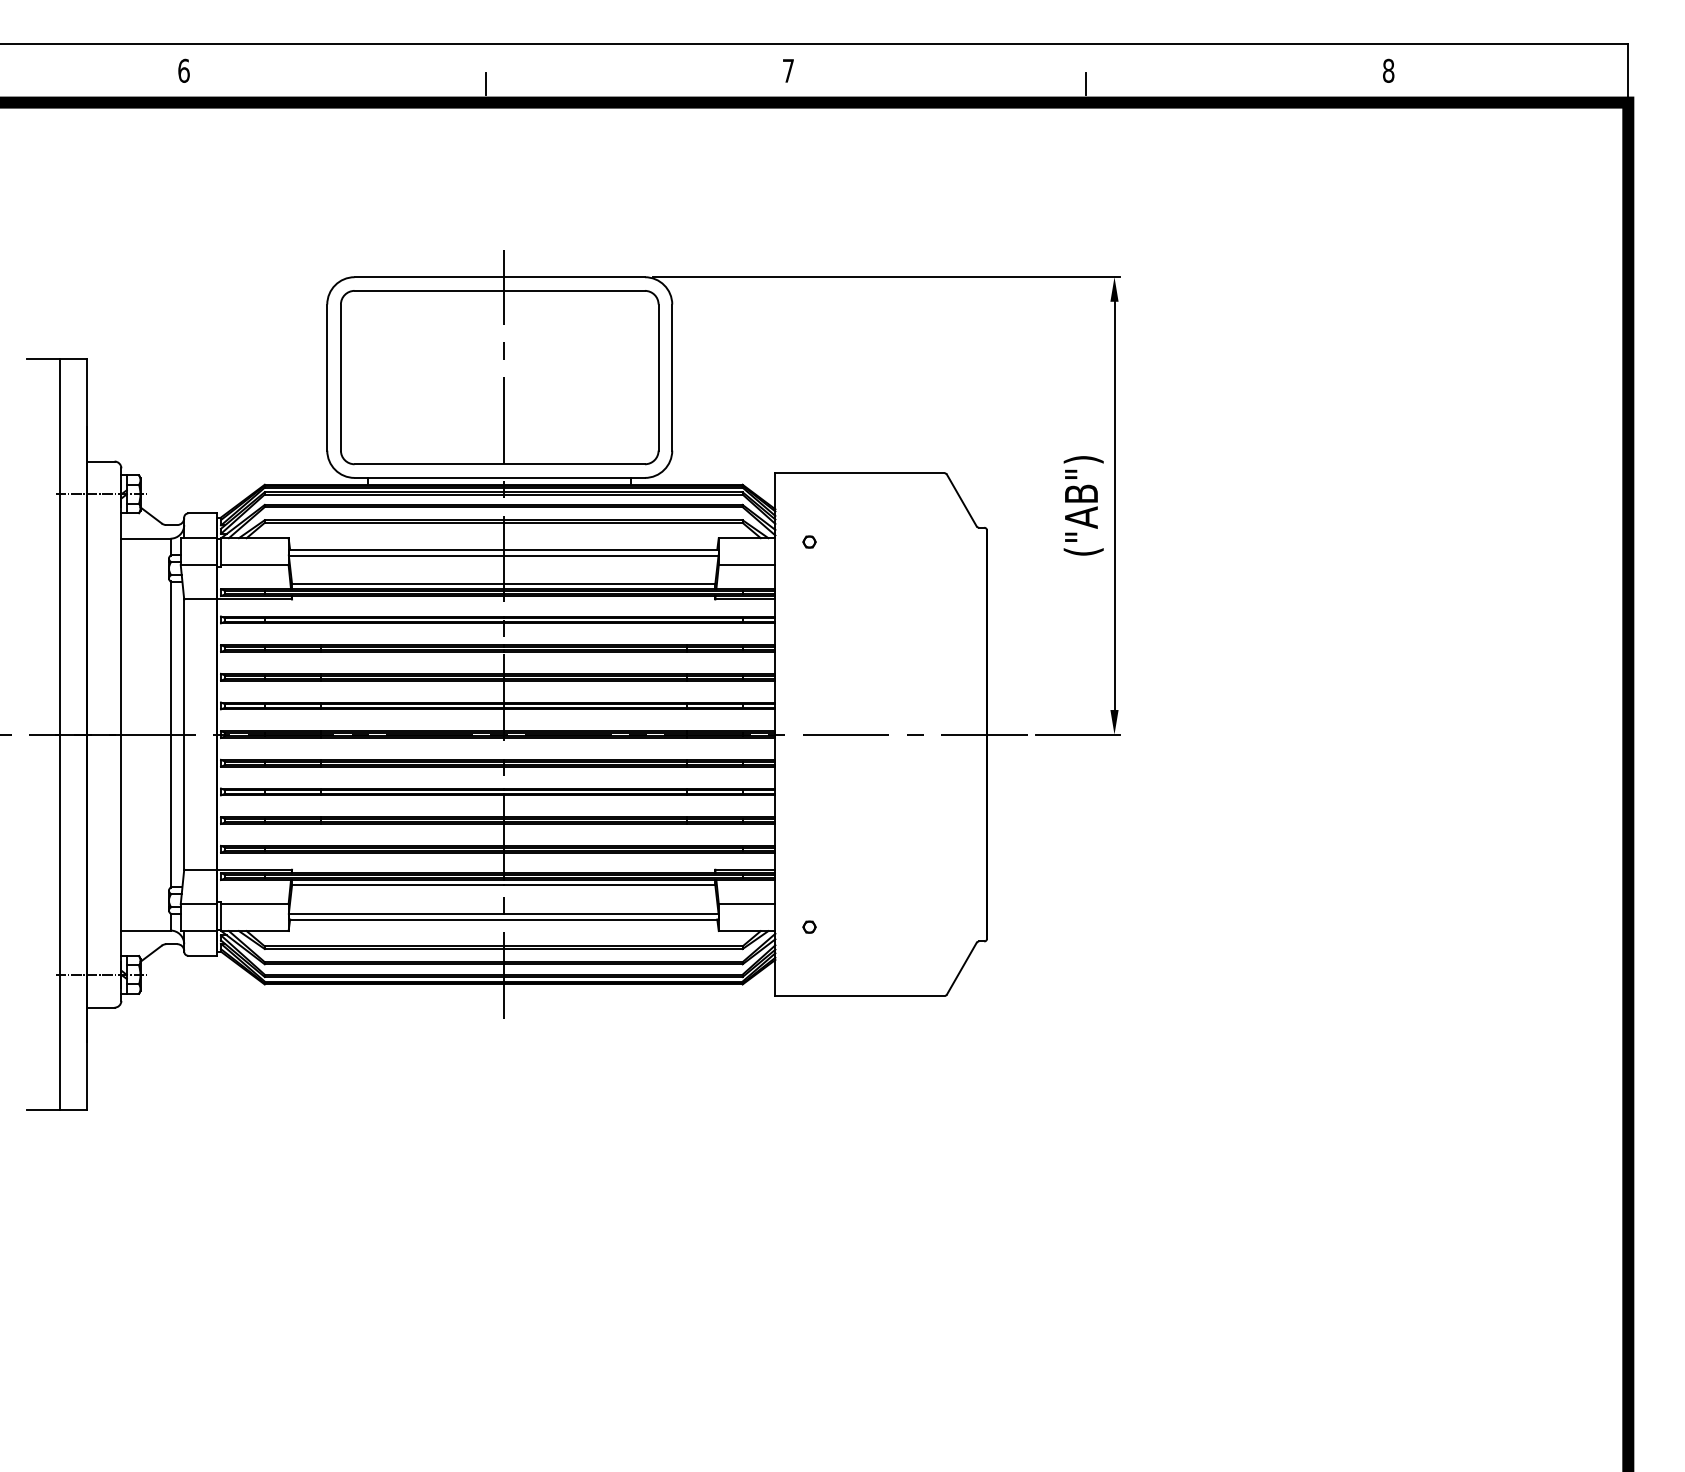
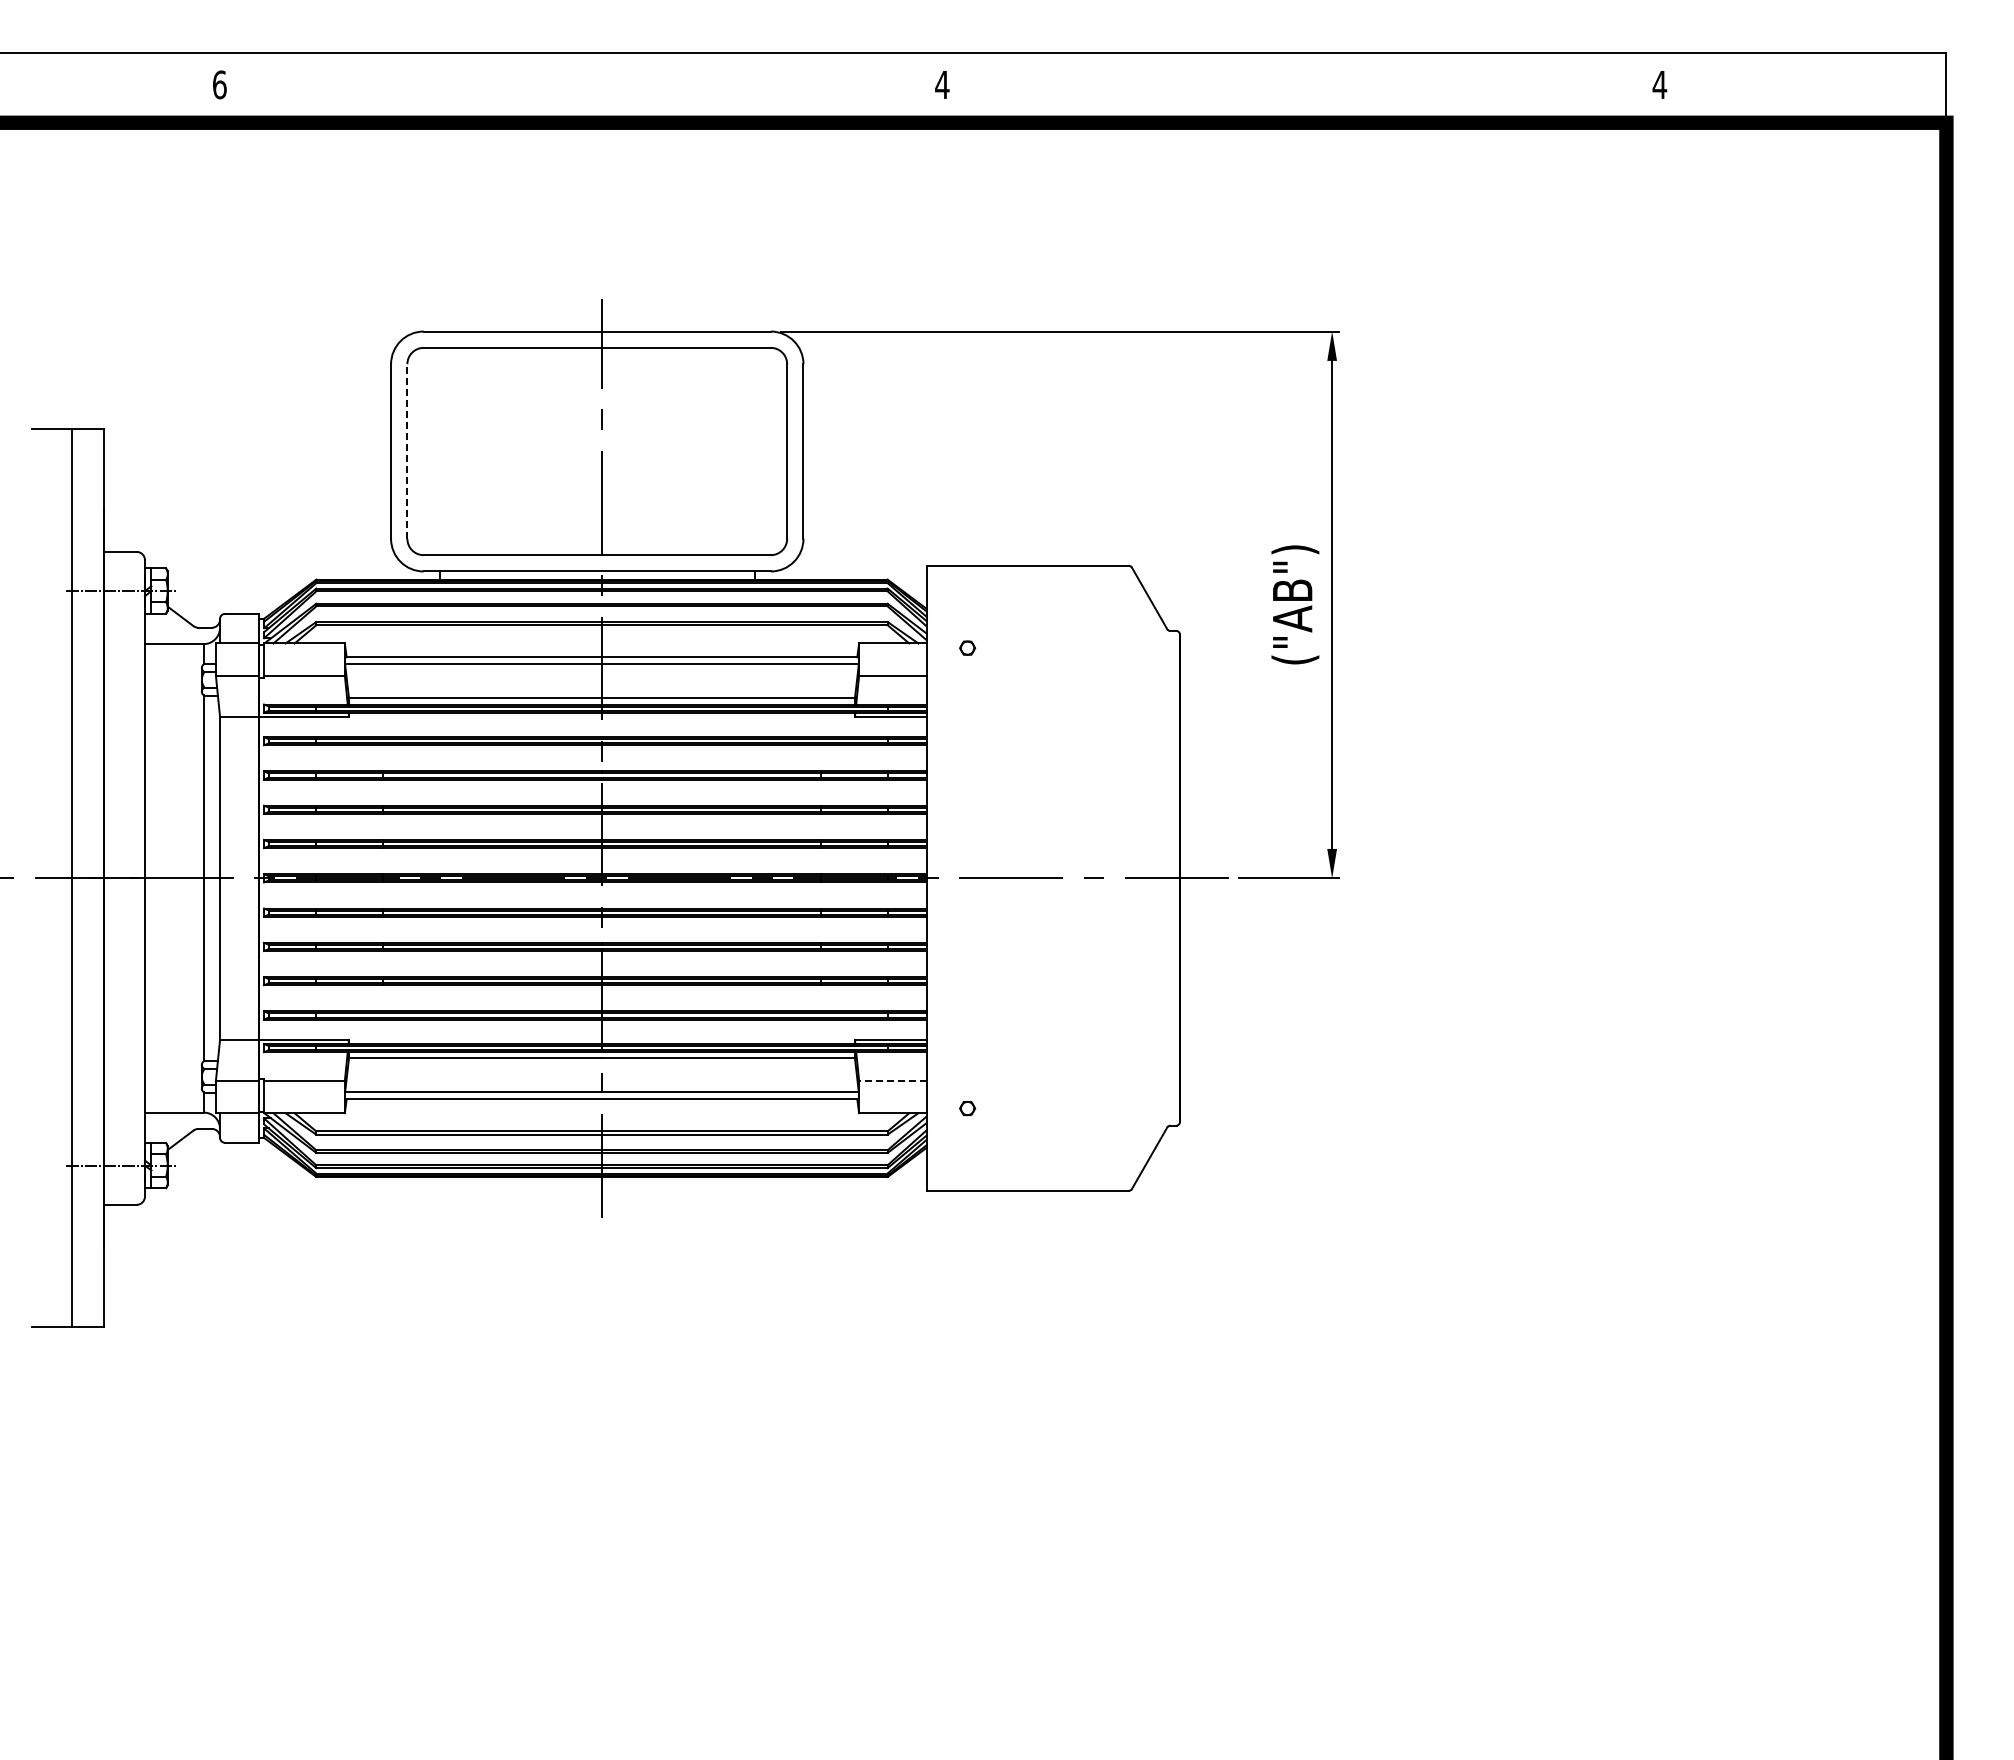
text: (788, 70) -> (942, 84), 7 -> 4
text: (1388, 70) -> (1659, 84), 8 -> 4
line: (486, 83) -> (581, 100), removed
line: (1086, 83) -> (1298, 100), removed
line: (341, 377) -> (407, 451), solid -> dashed
line: (746, 903) -> (892, 1080), solid -> dashed

